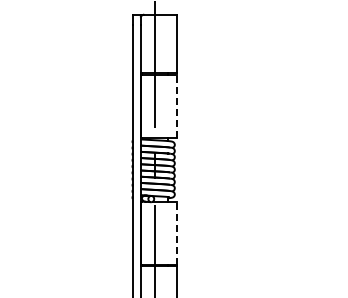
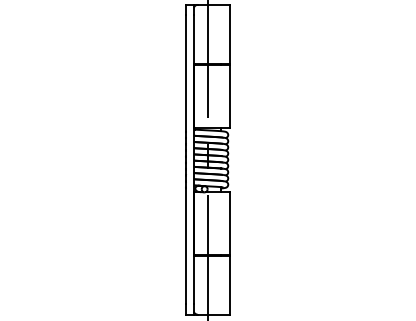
line: (177, 105) -> (230, 95), dashed -> solid
line: (177, 232) -> (230, 222), dashed -> solid

